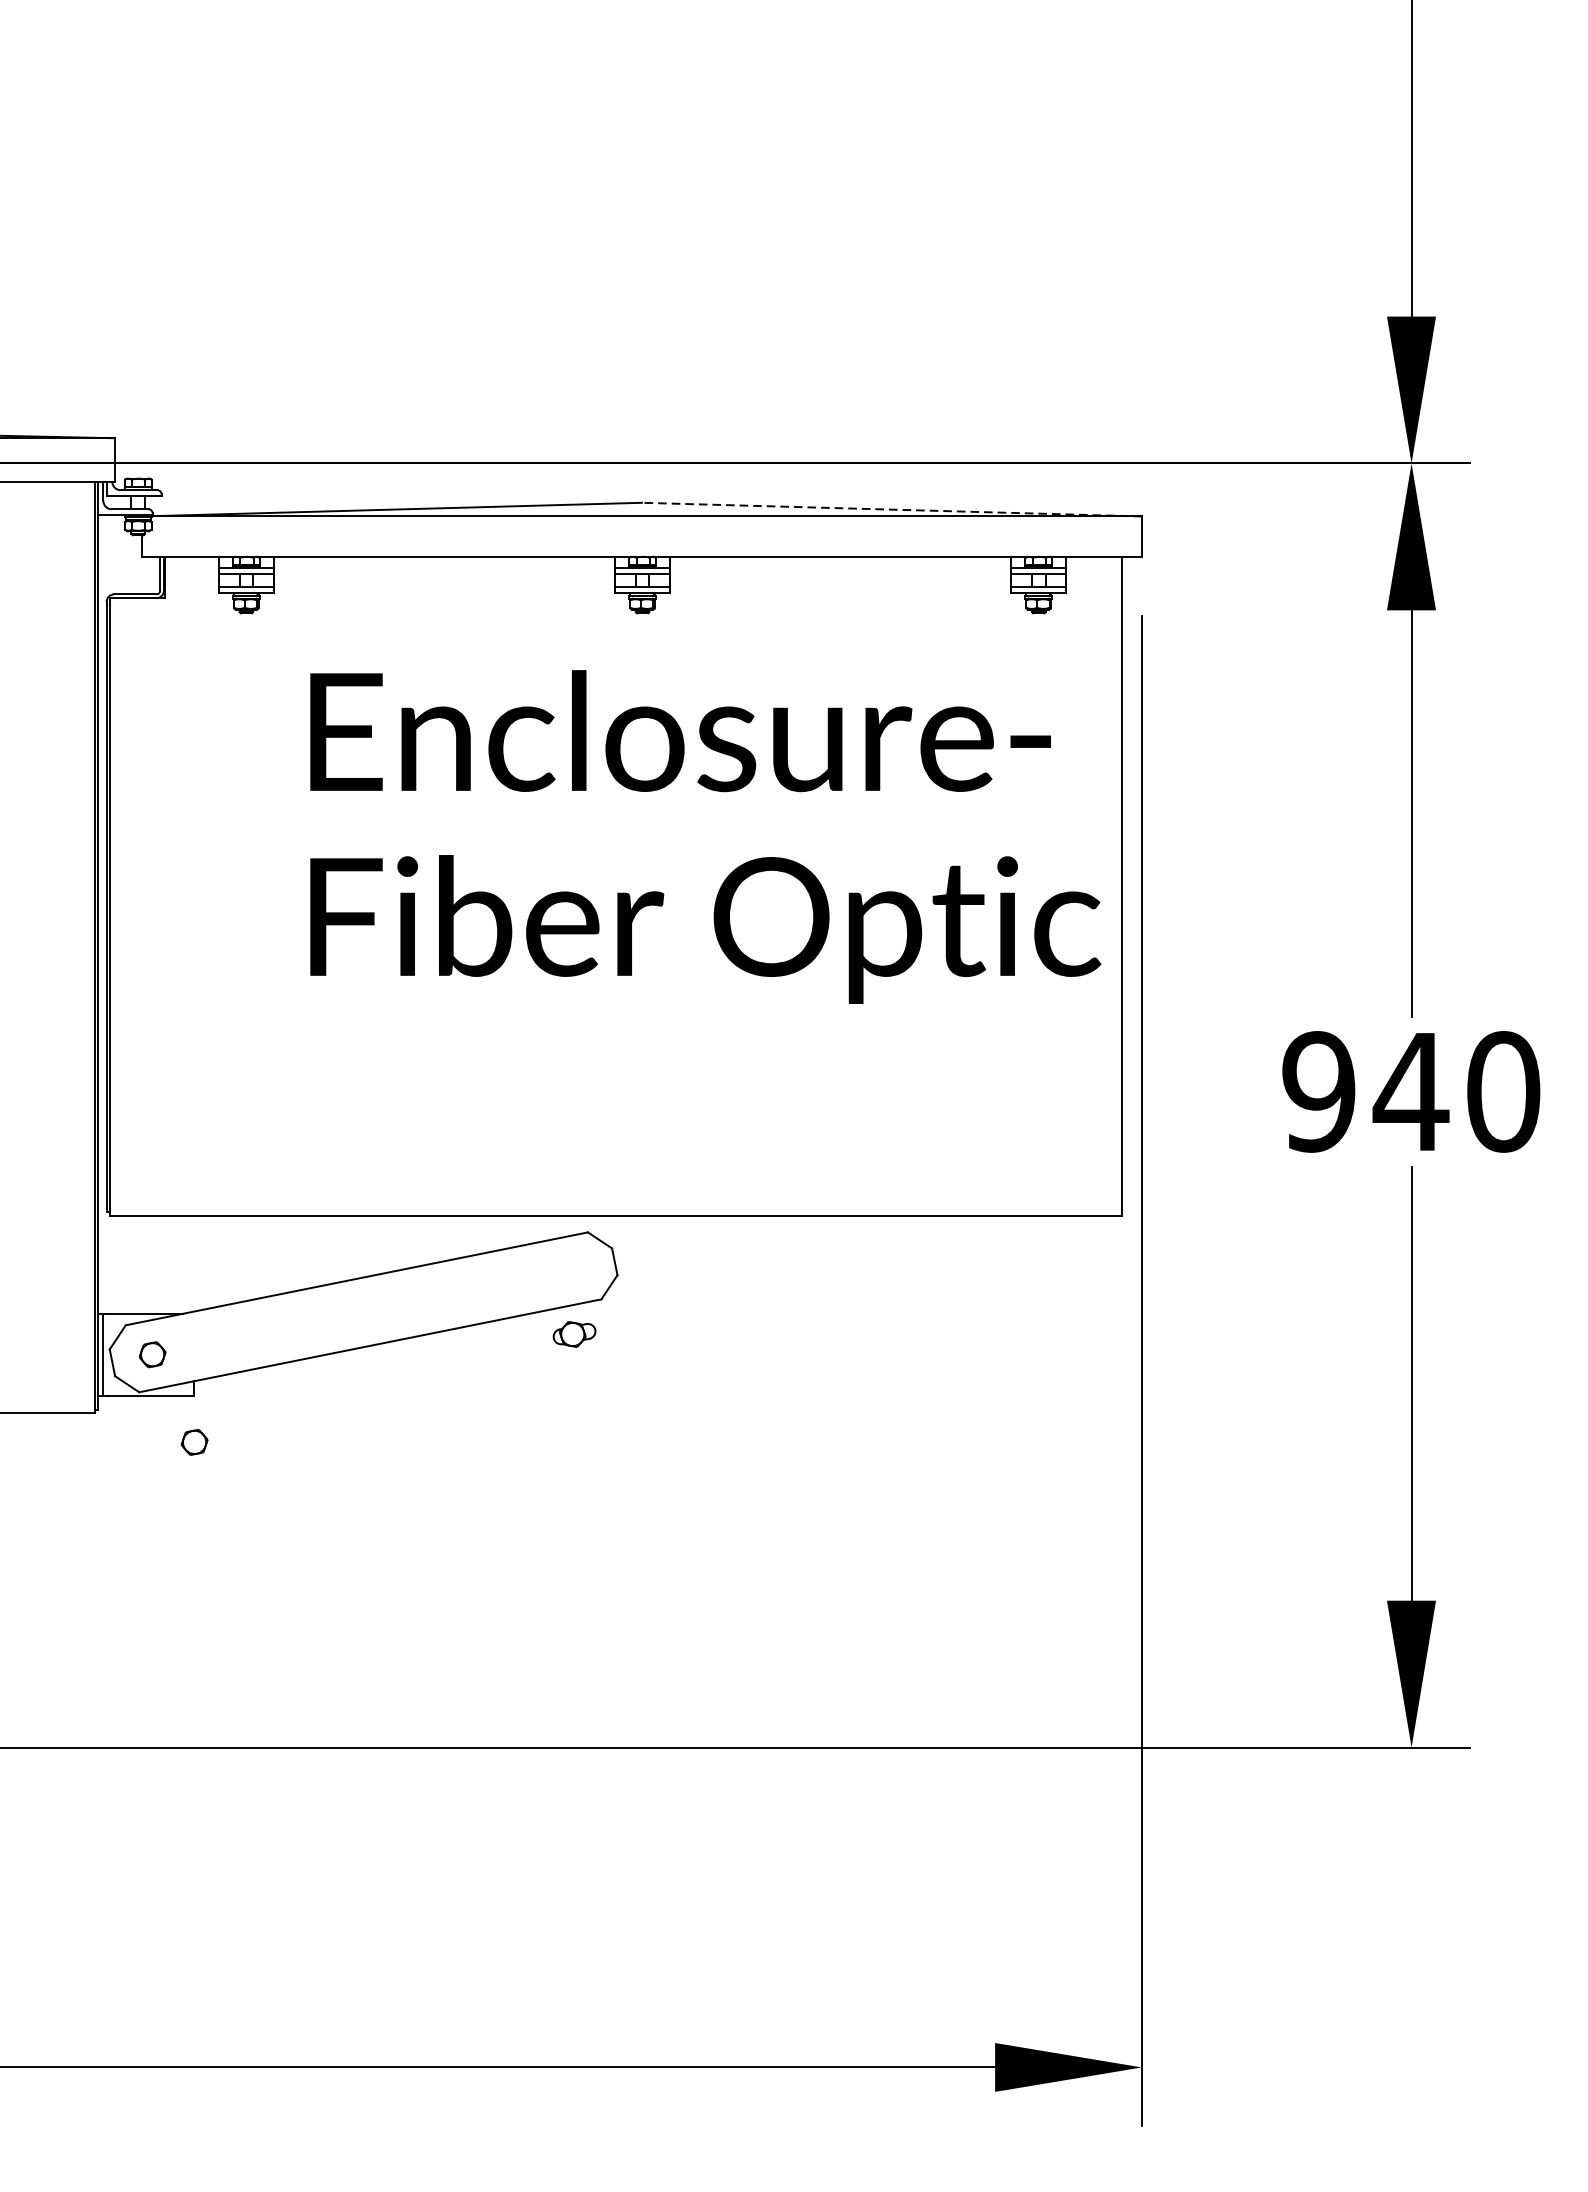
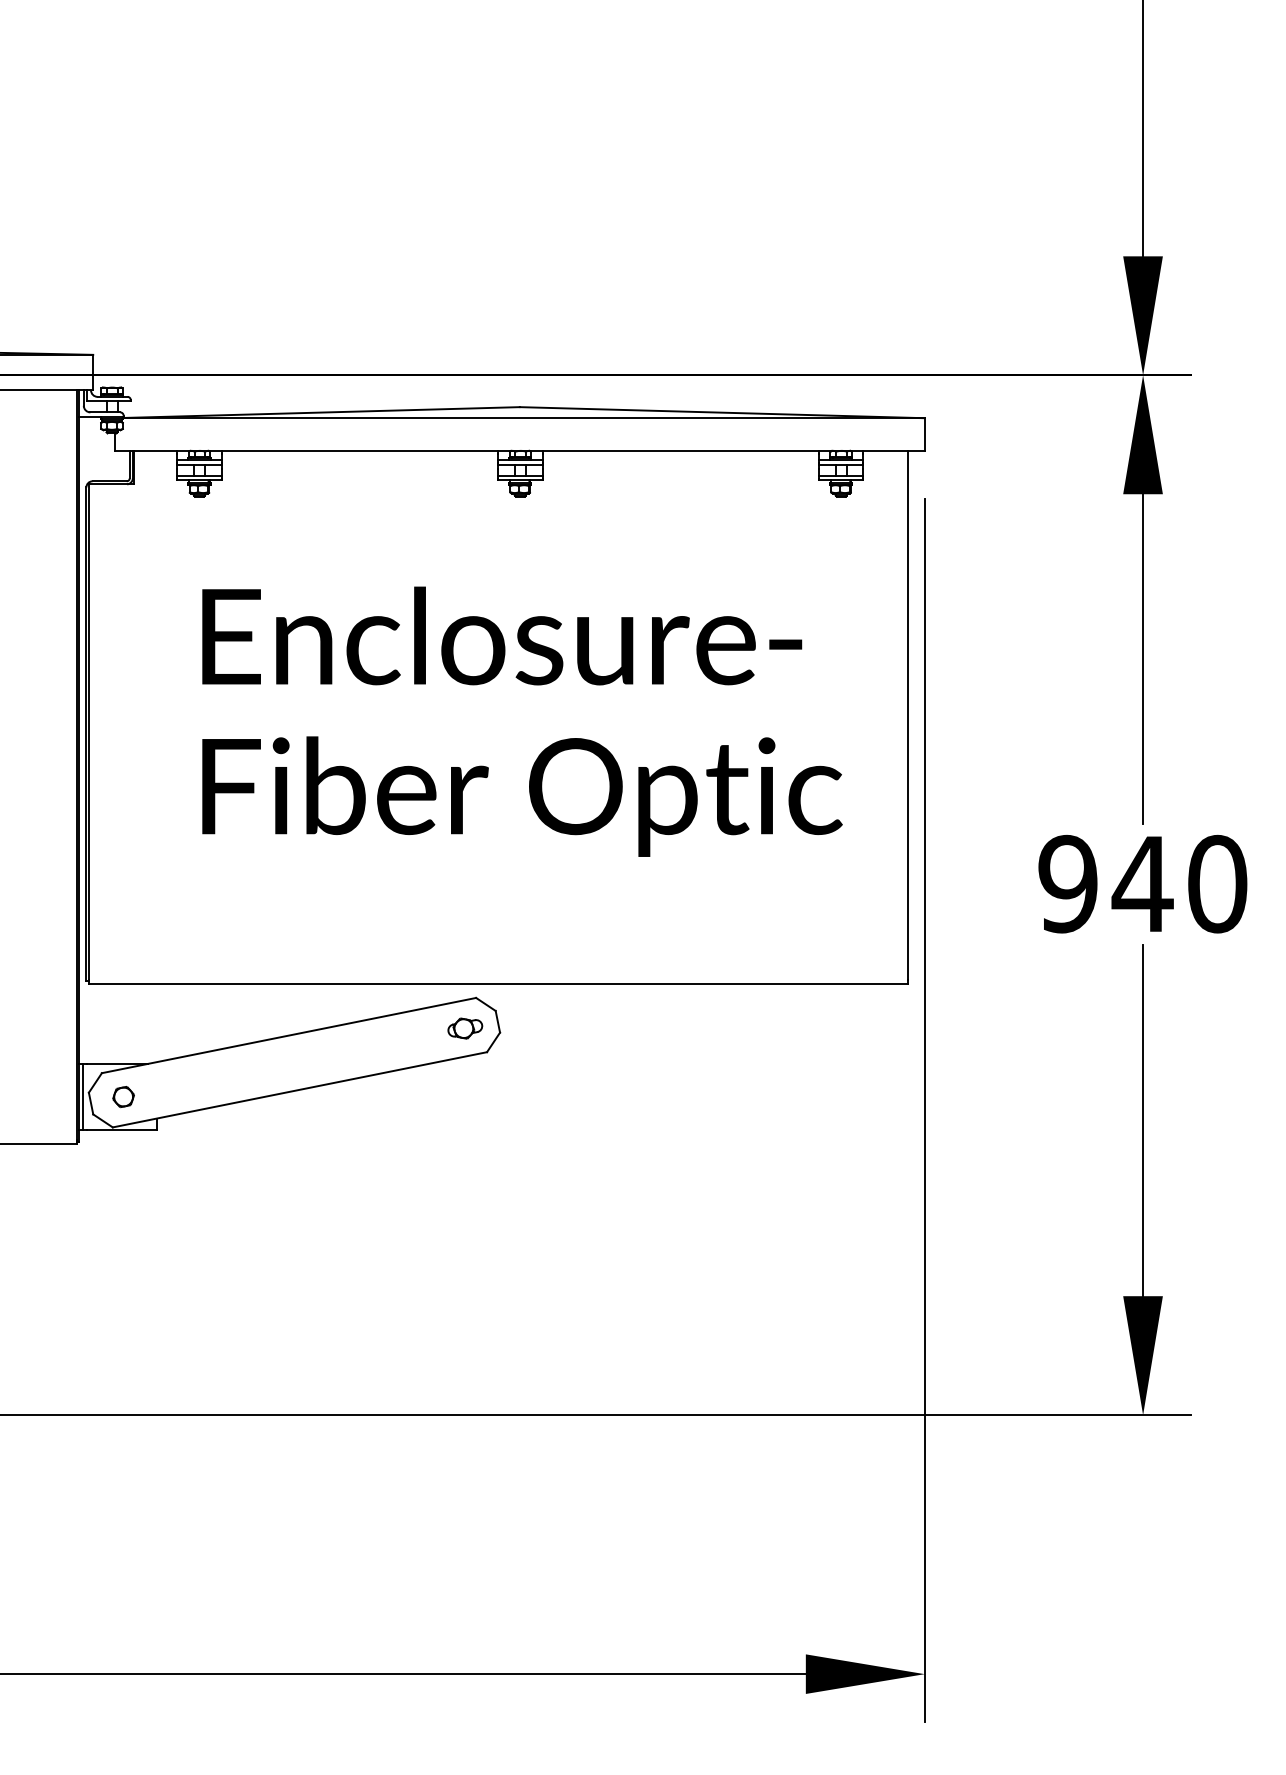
line: (892, 509) -> (722, 412), dashed -> solid
text: (705, 836) -> (522, 721), moved
part: (574, 1334) -> (465, 1028), moved
part: (194, 1443) -> (157, 1168), removed

